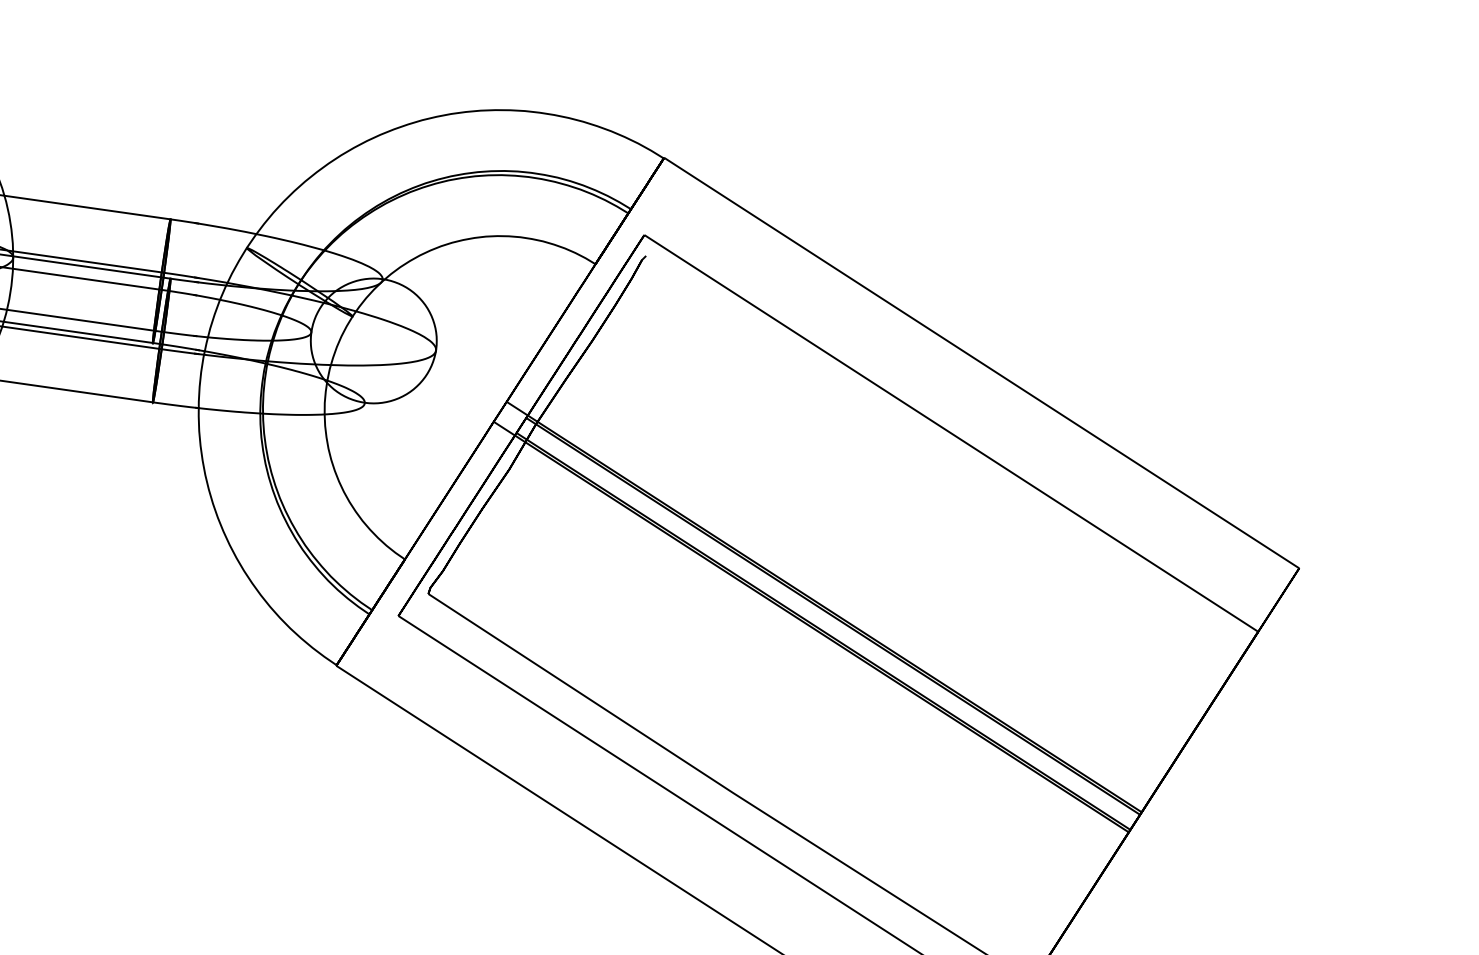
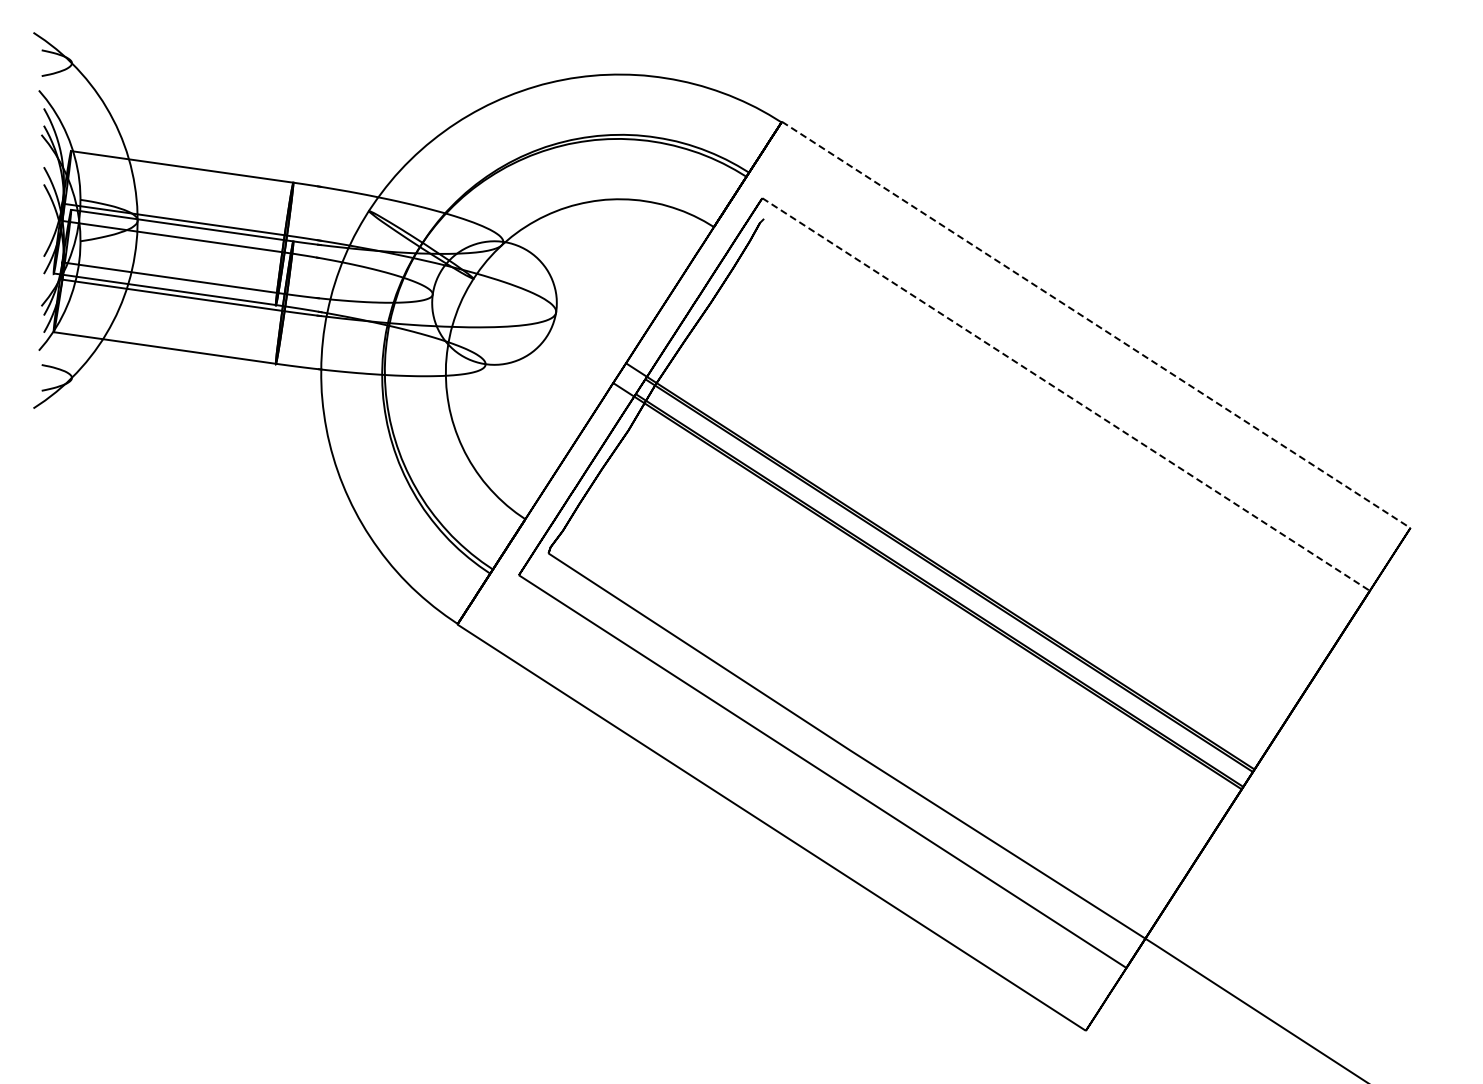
line: (982, 363) -> (1096, 325), solid -> dashed
line: (951, 433) -> (1066, 394), solid -> dashed

